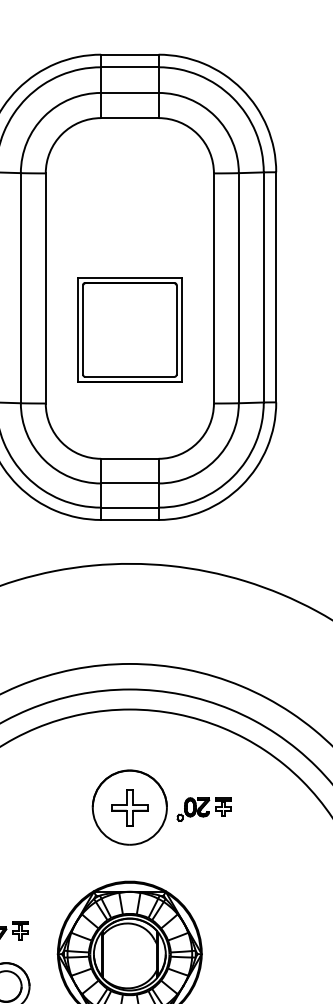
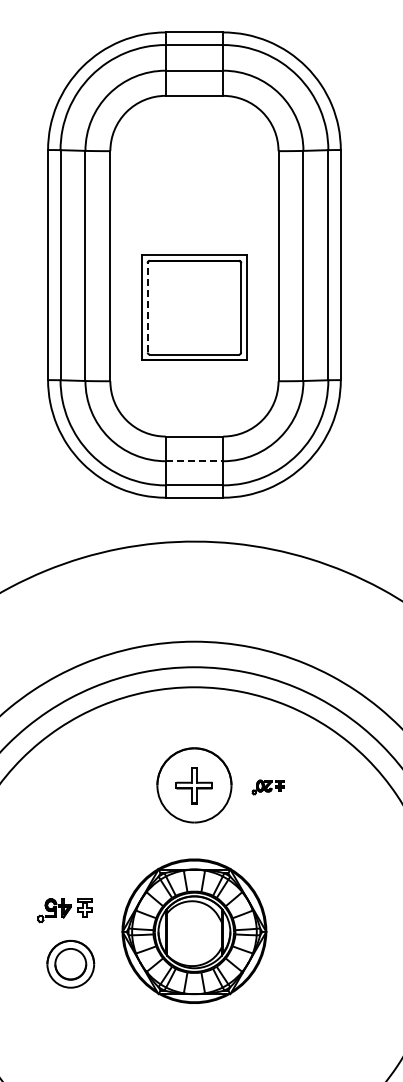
line: (82, 329) -> (147, 307), solid -> dashed
line: (129, 483) -> (194, 461), solid -> dashed
part: (203, 809) -> (268, 787), size x0.6

